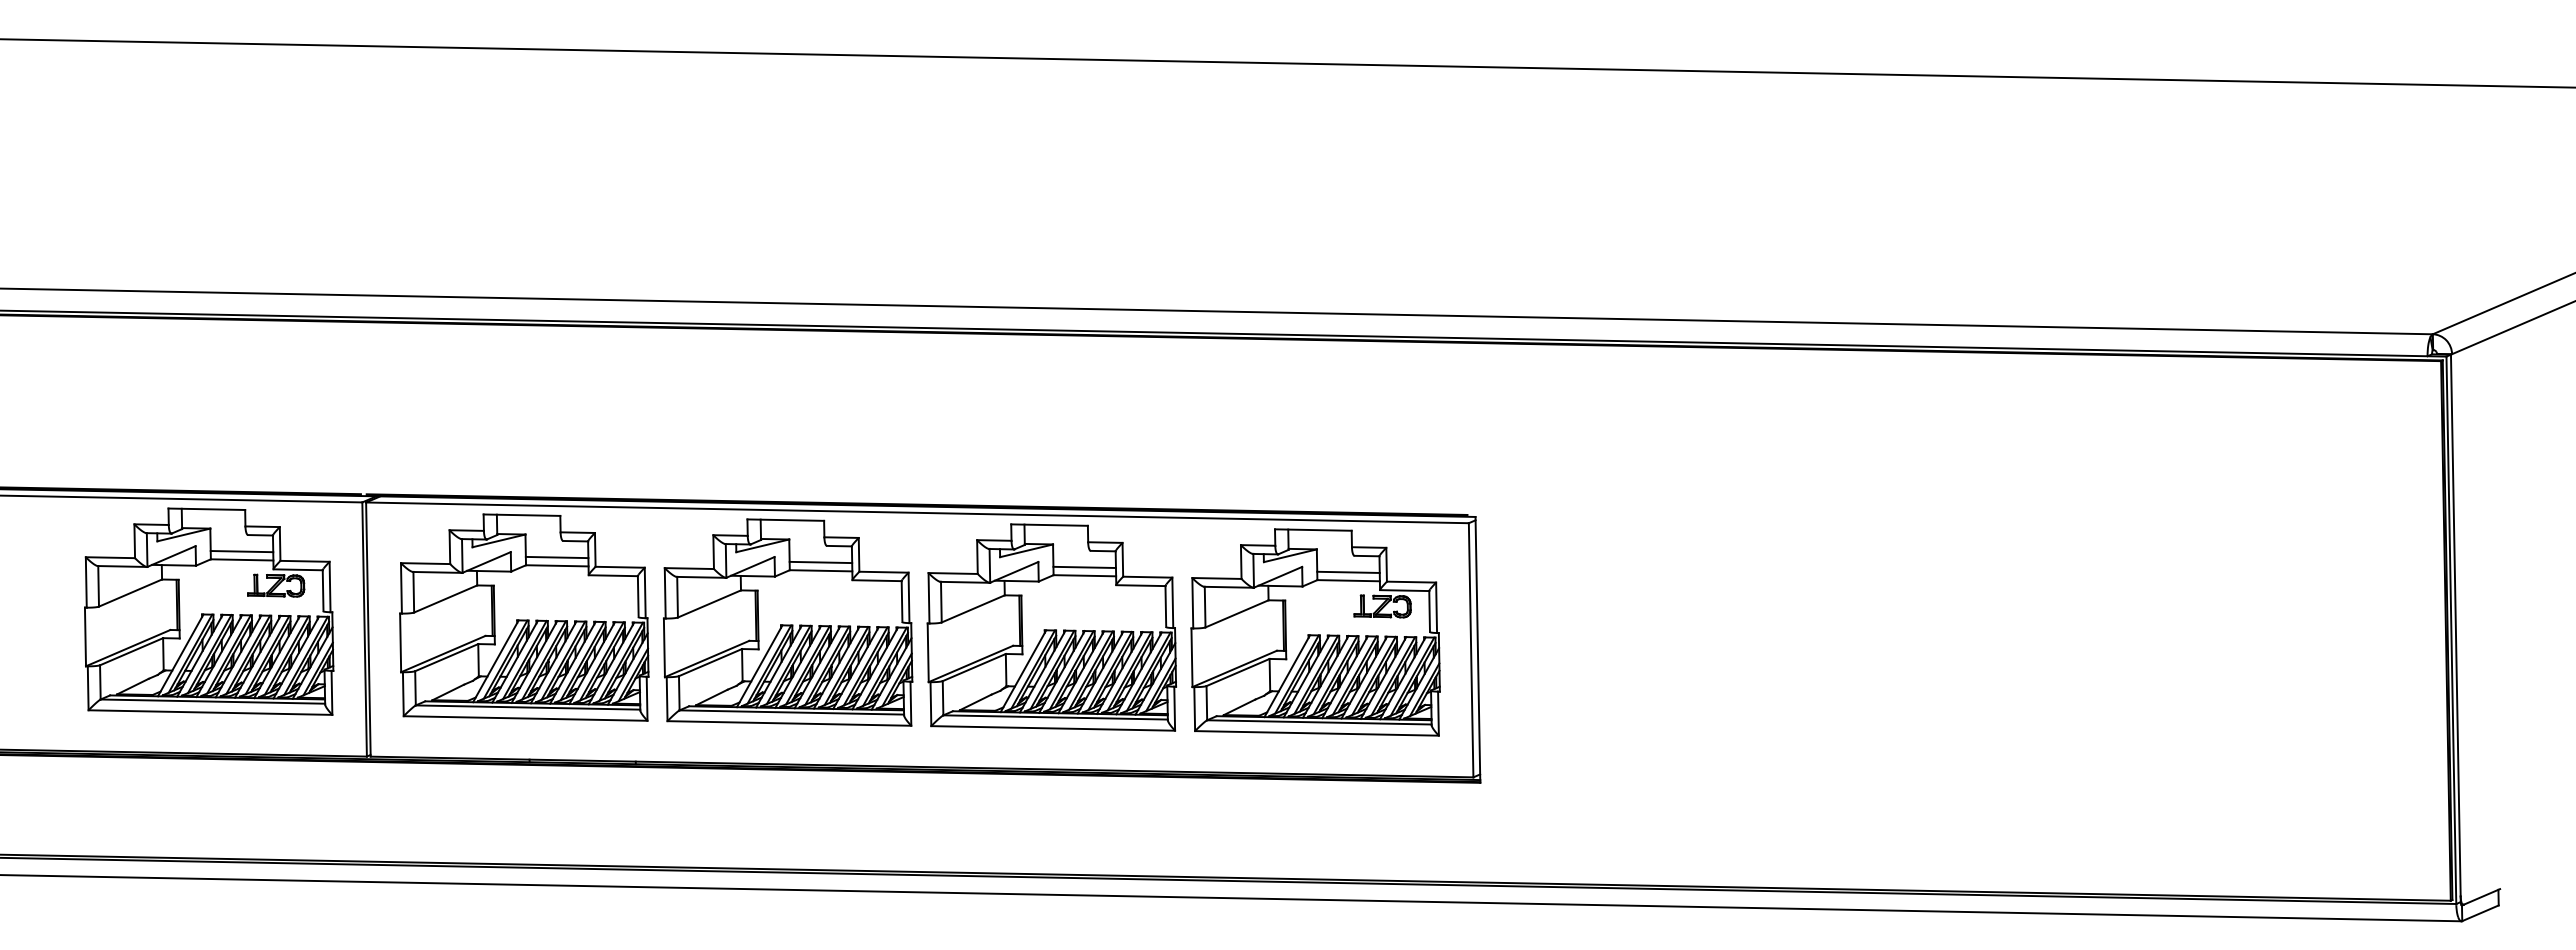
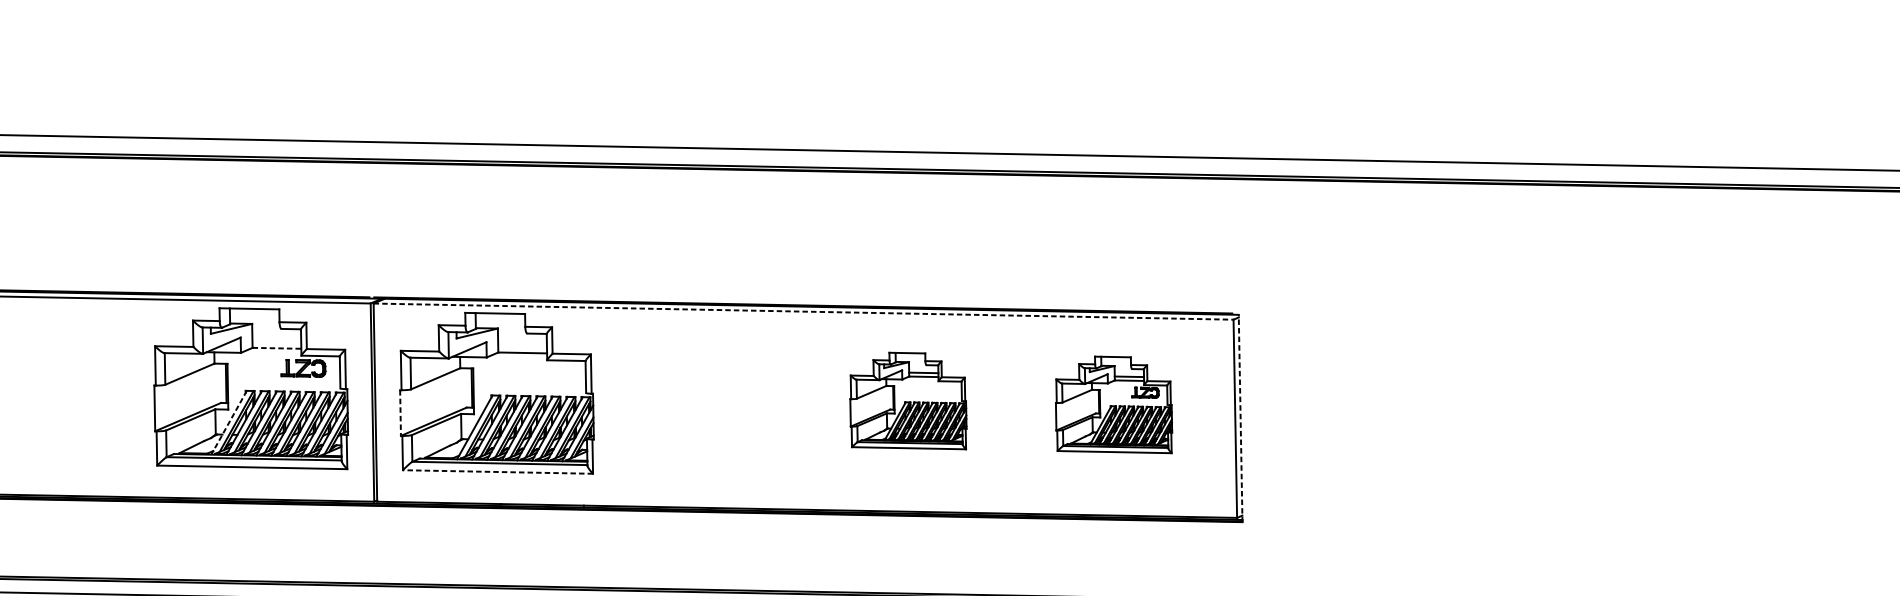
line: (917, 512) -> (803, 311), solid -> dashed
line: (241, 551) -> (276, 341), removed
line: (556, 557) -> (522, 346), removed
line: (242, 559) -> (277, 348), solid -> dashed
part: (788, 622) -> (703, 397), removed
part: (1051, 627) -> (908, 401), size x0.6
part: (1315, 632) -> (1113, 404), size x0.6
line: (400, 643) -> (400, 413), solid -> dashed
line: (1477, 649) -> (1240, 418), solid -> dashed
line: (180, 655) -> (228, 422), solid -> dashed
line: (525, 718) -> (497, 471), solid -> dashed

